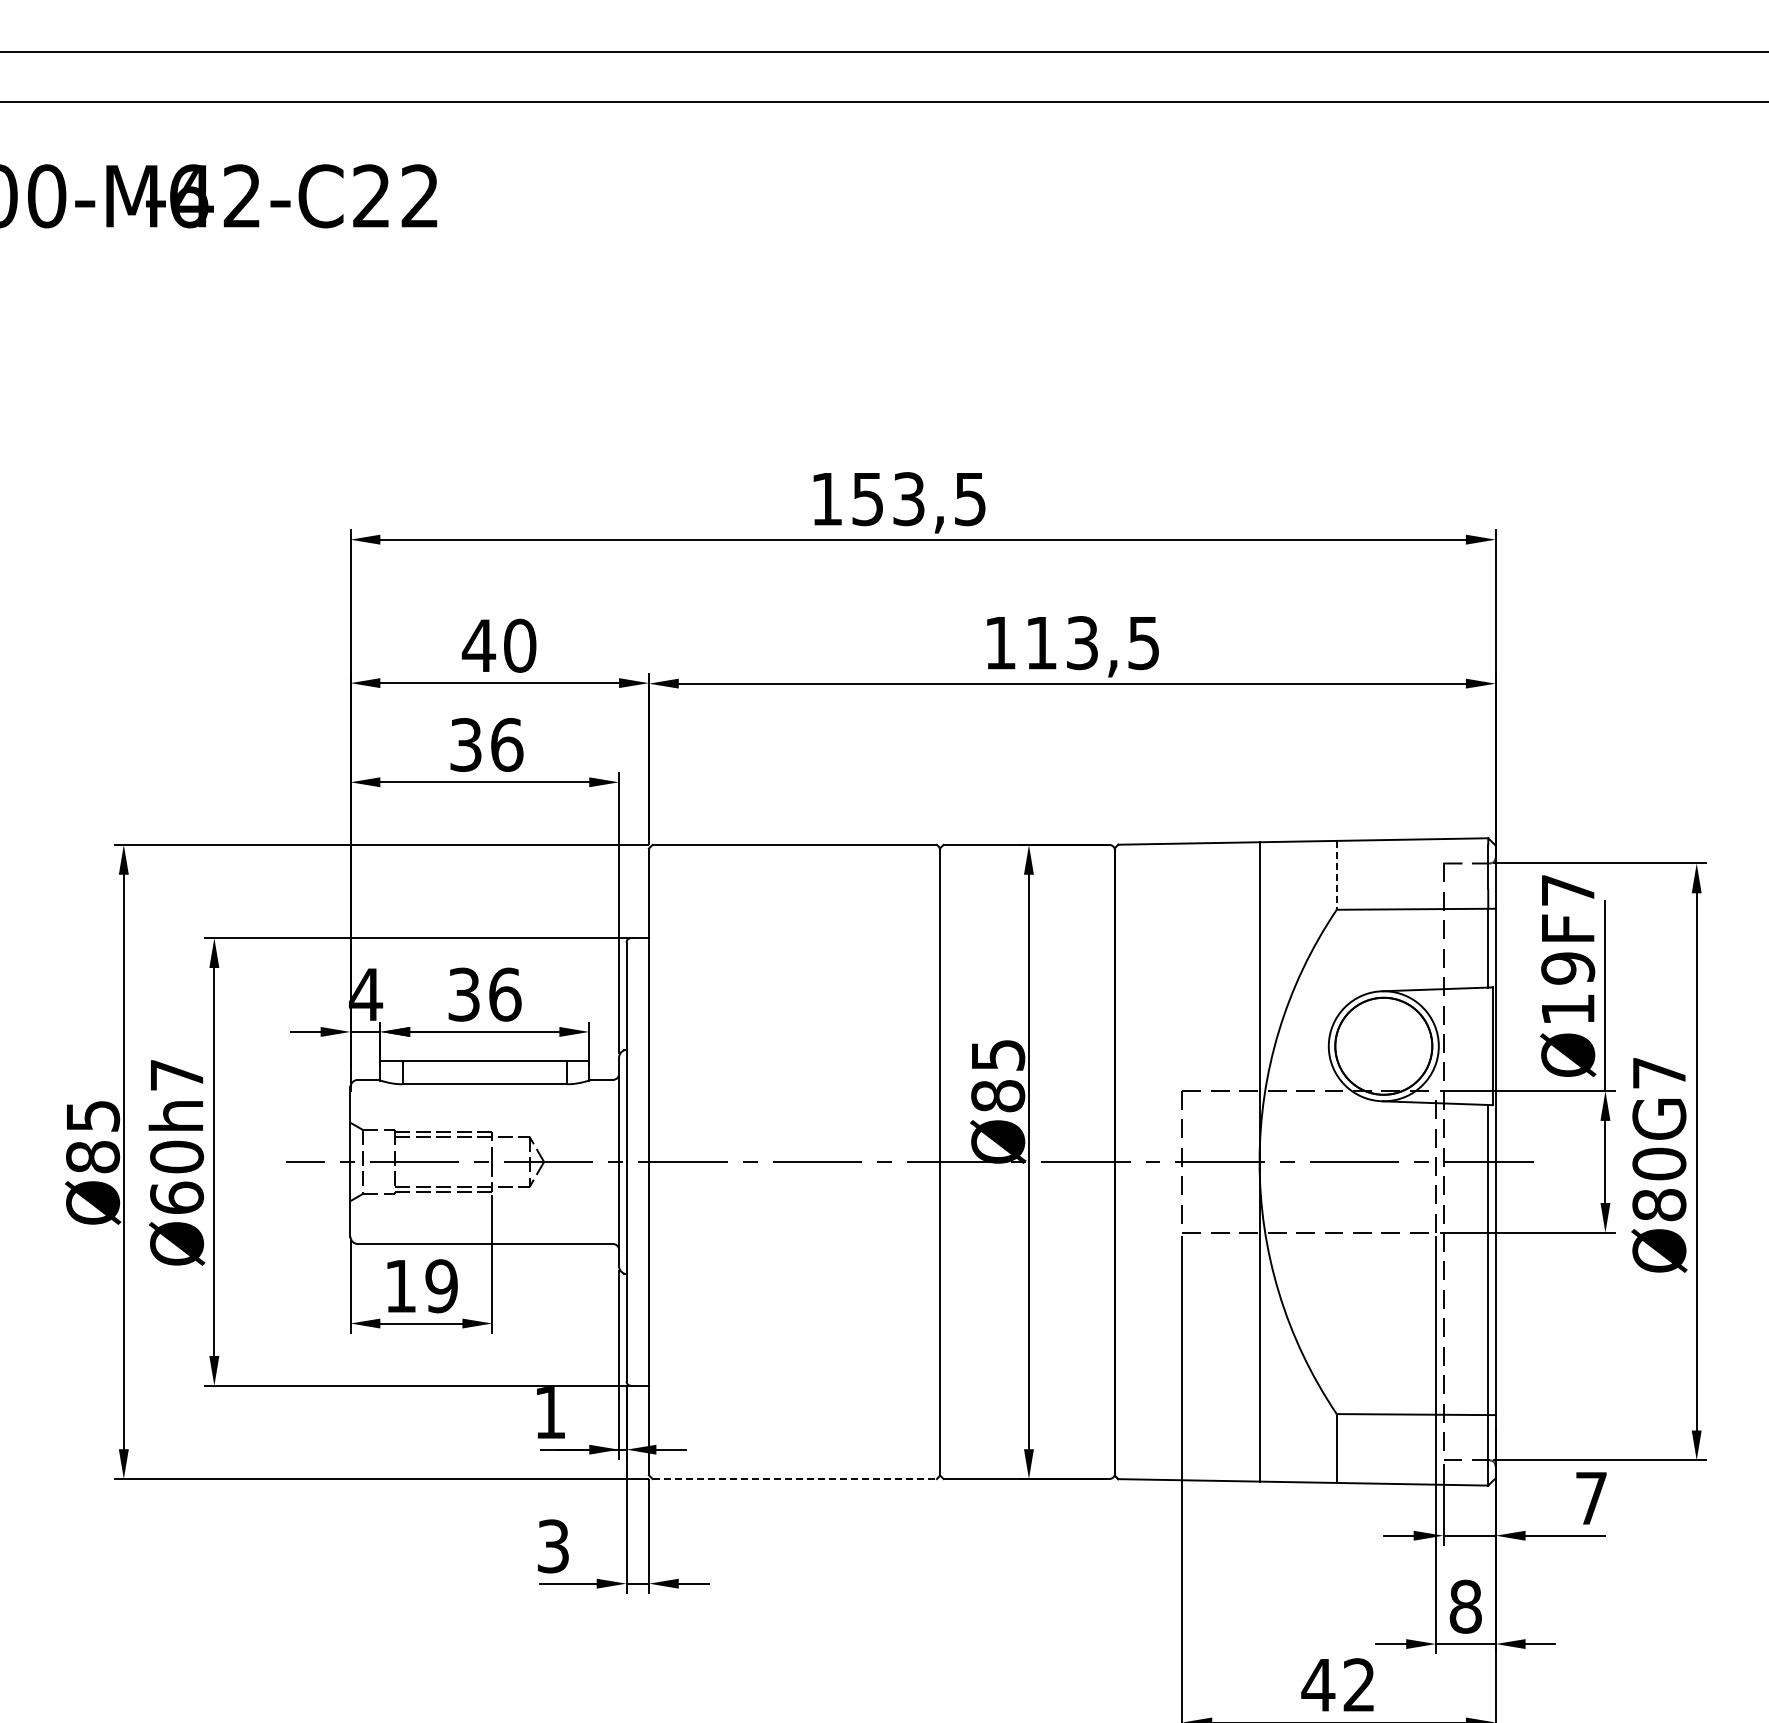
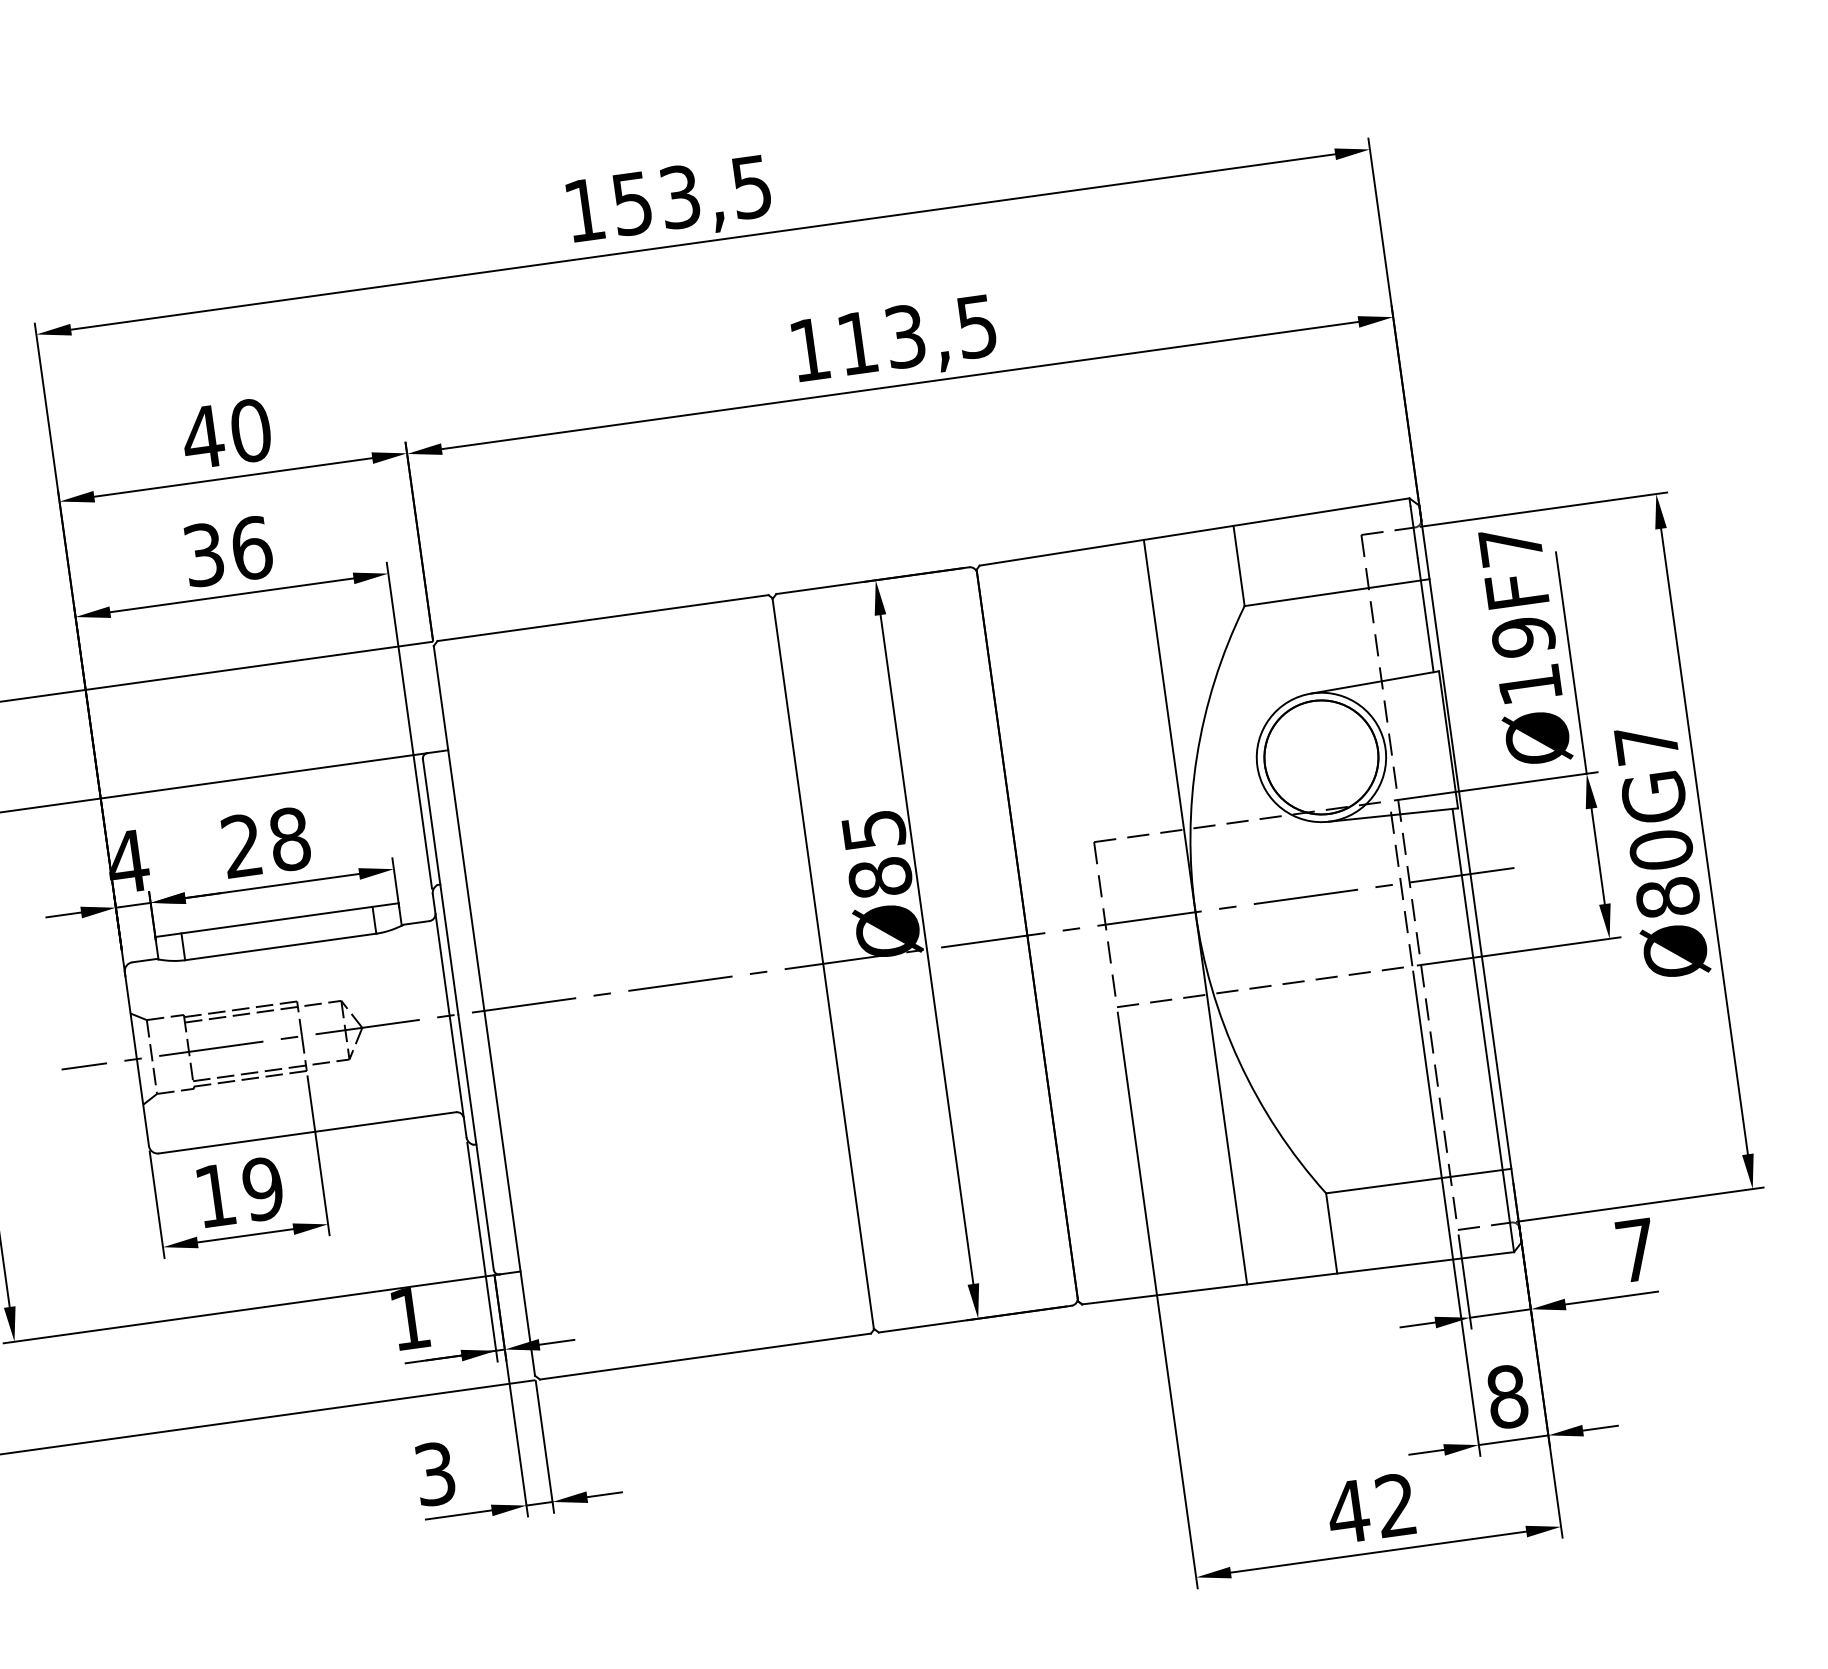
line: (1336, 875) -> (1238, 566), dashed -> solid
text: (484, 994) -> (265, 842), 36 -> 28
line: (795, 1479) -> (706, 1356), dashed -> solid

